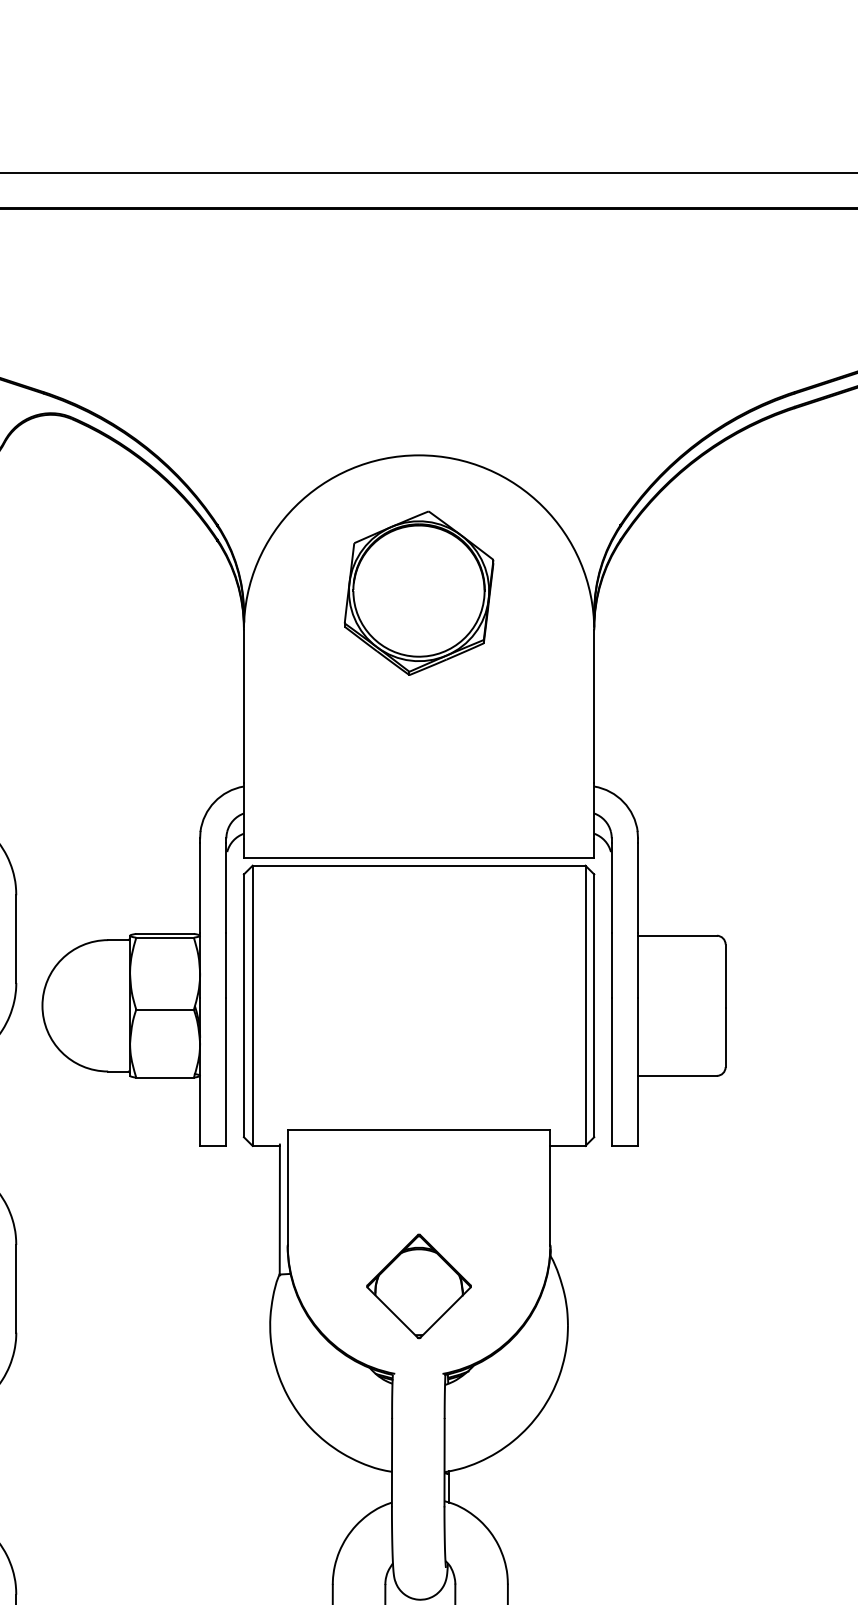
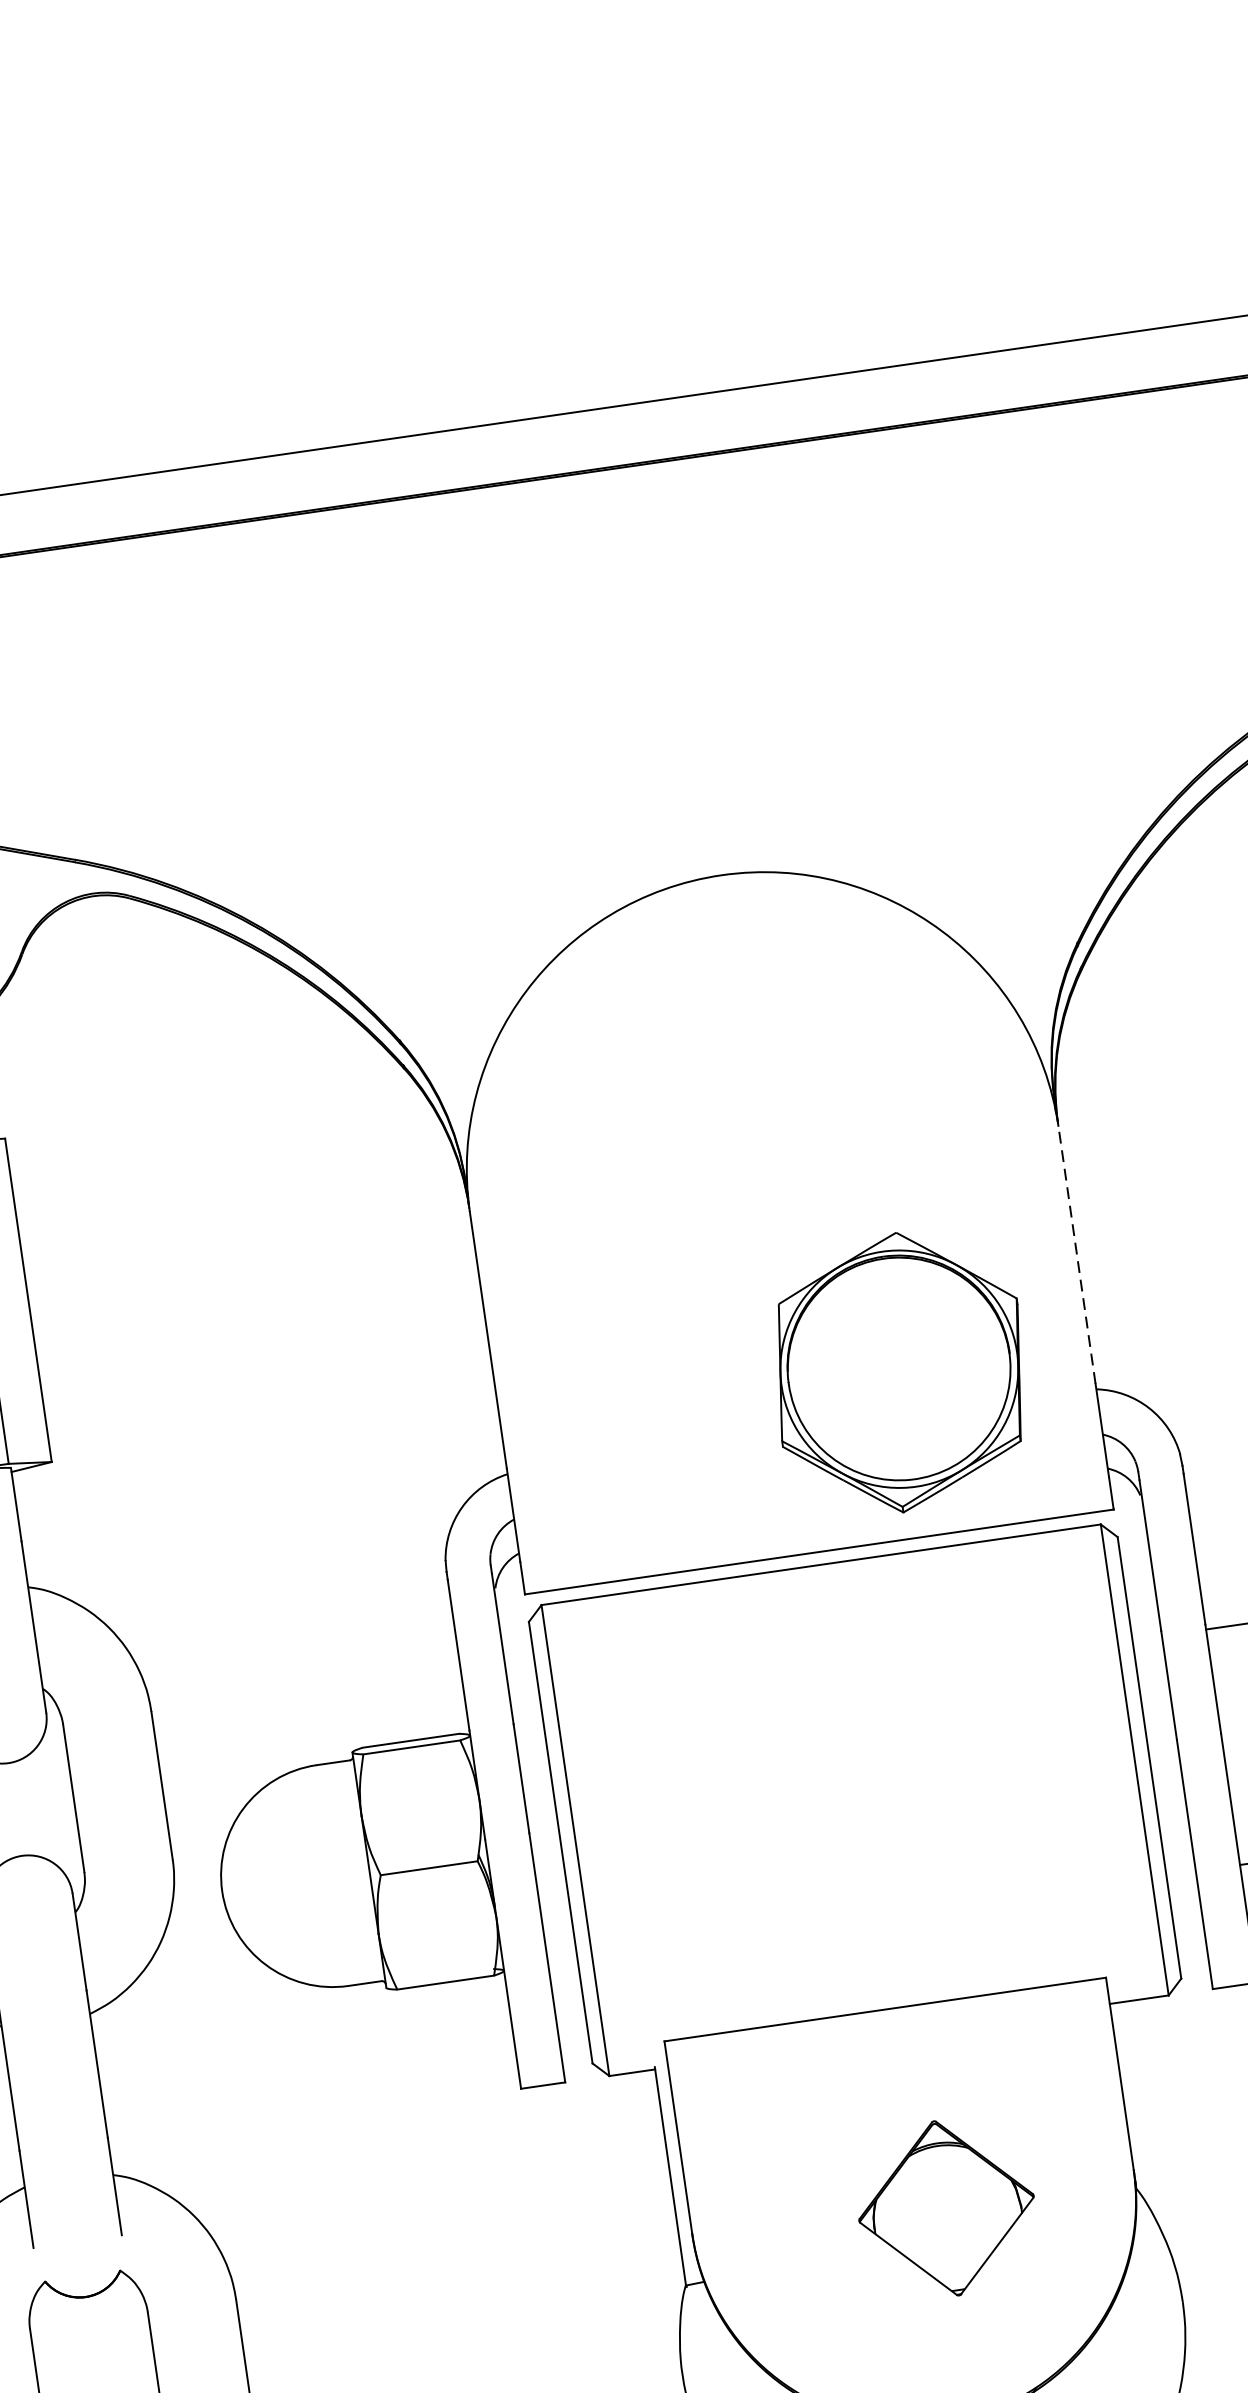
part: (418, 592) -> (898, 1371), moved
line: (594, 706) -> (1077, 1254), solid -> dashed
part: (418, 1286) -> (945, 2208), moved

